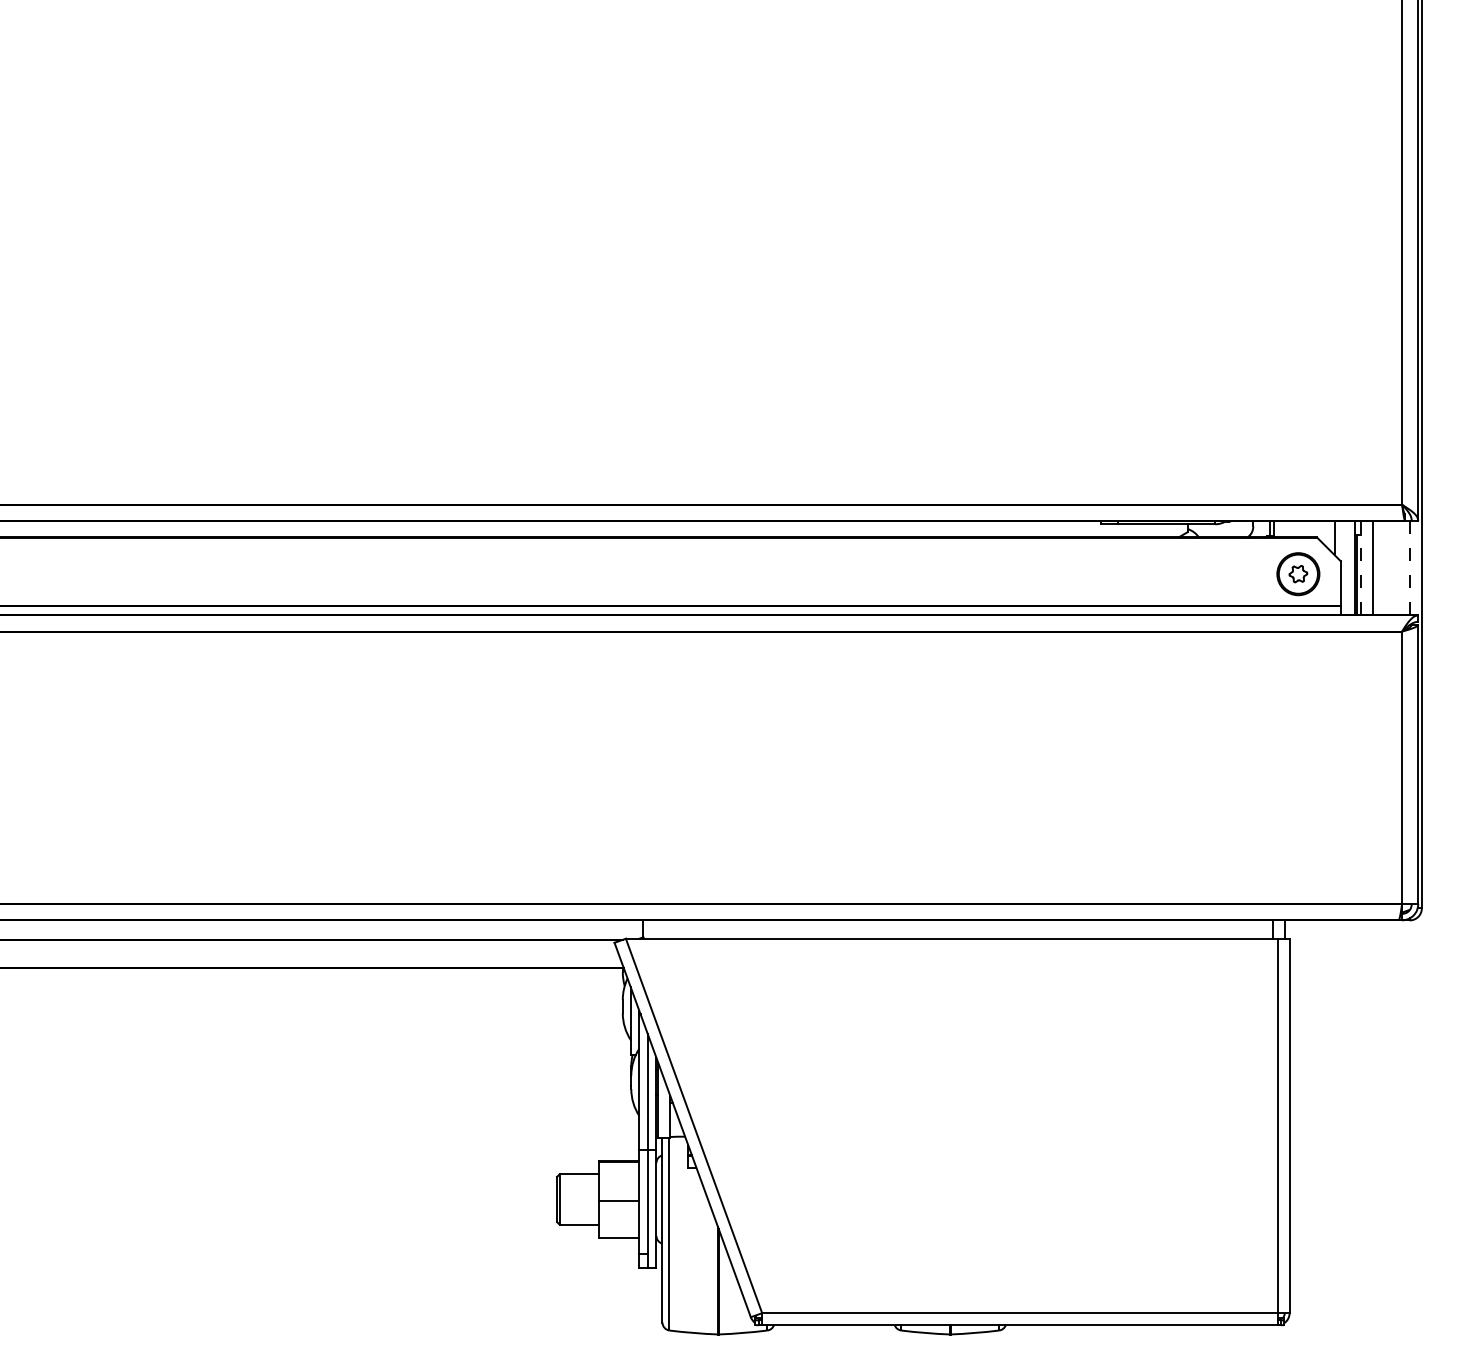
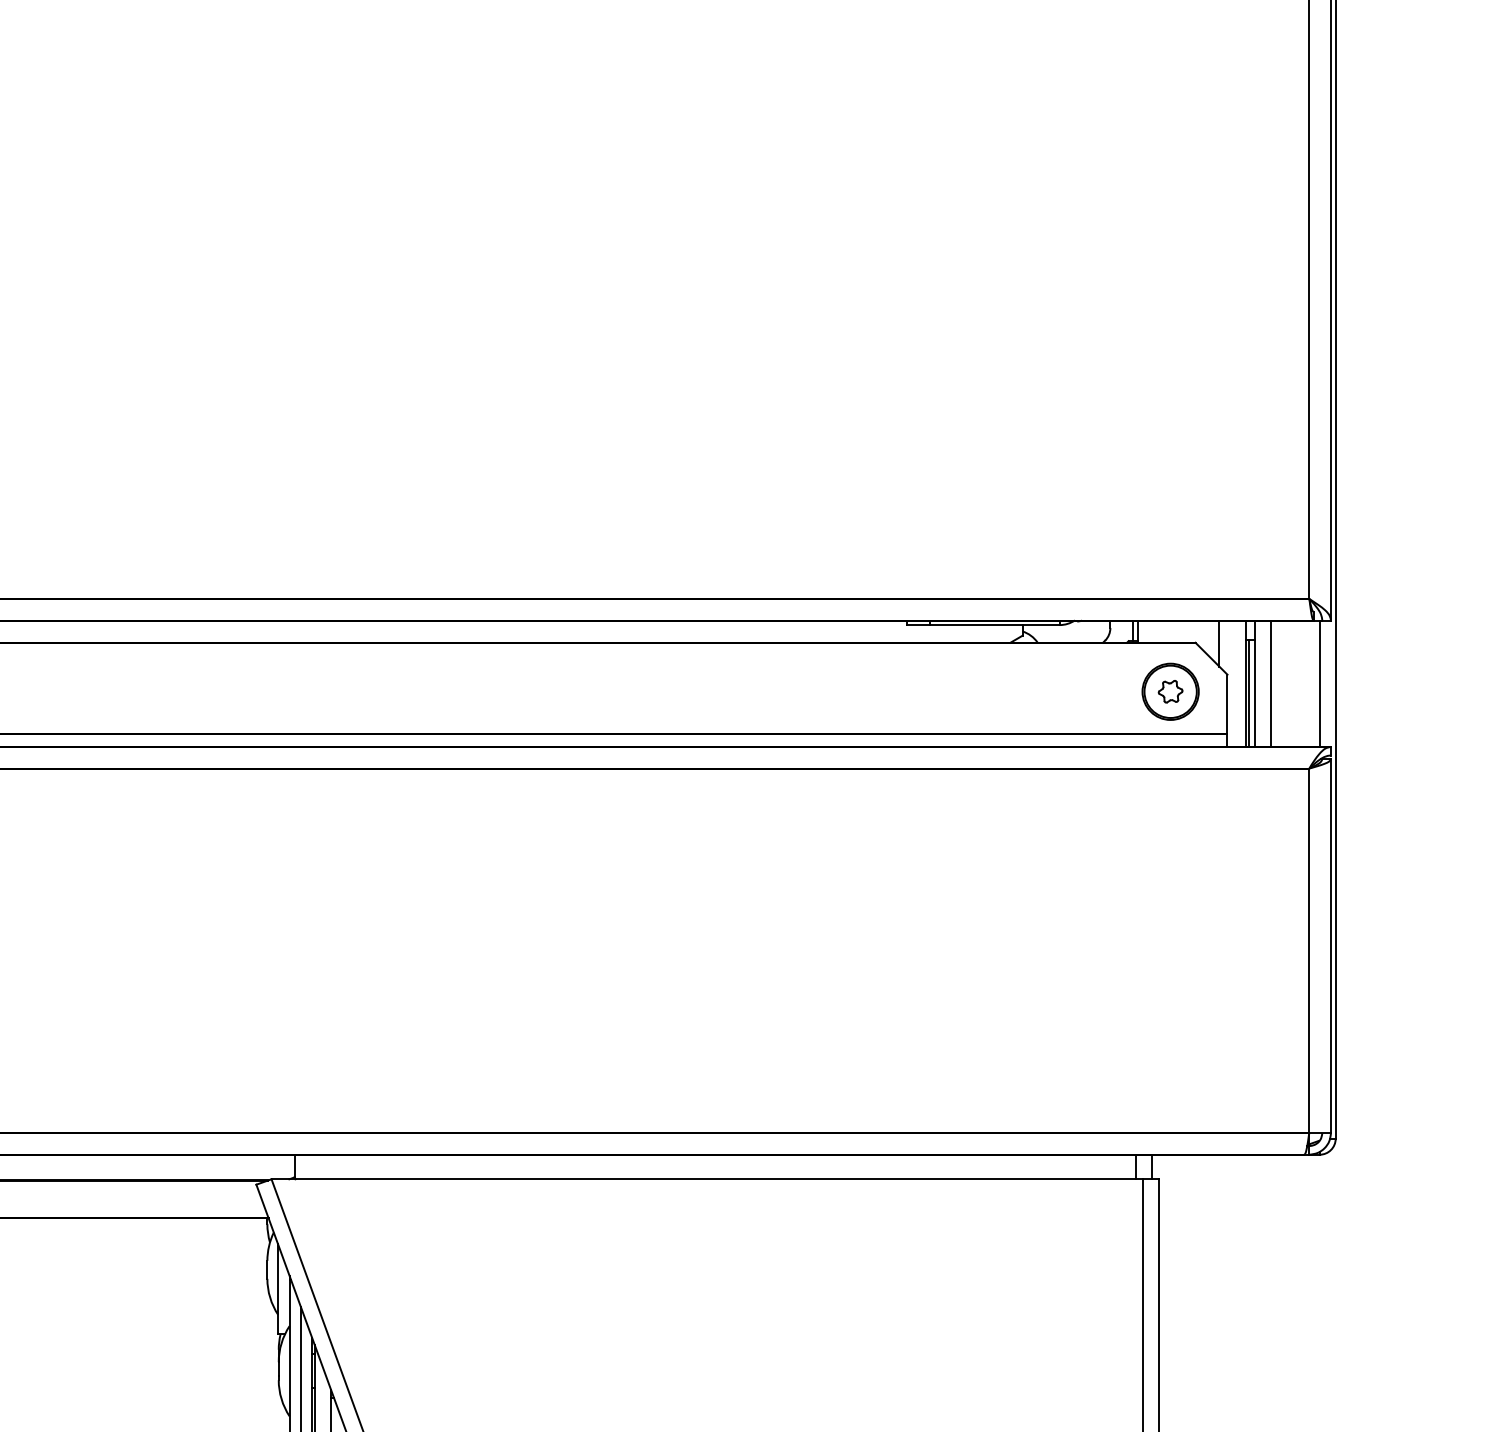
line: (1361, 568) -> (1255, 684), dashed -> solid
line: (1409, 568) -> (1319, 684), dashed -> solid

